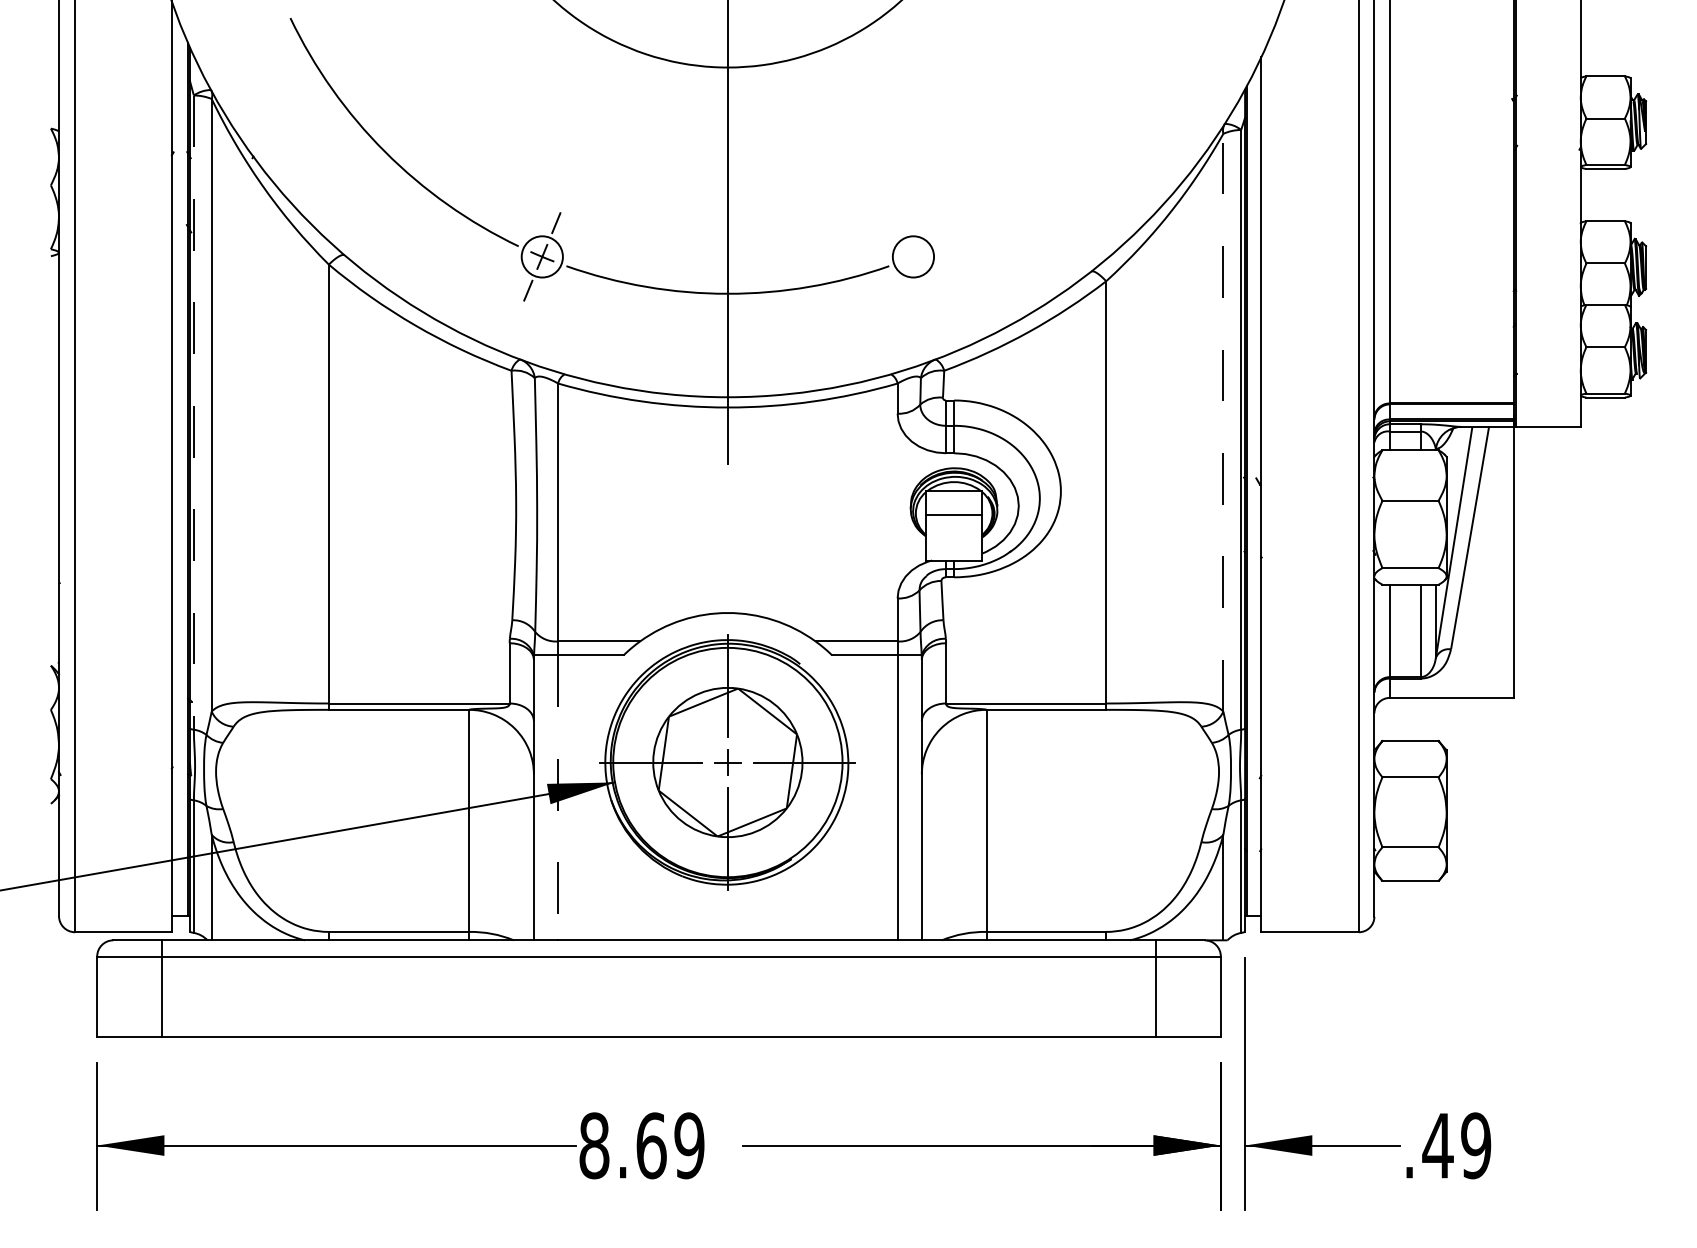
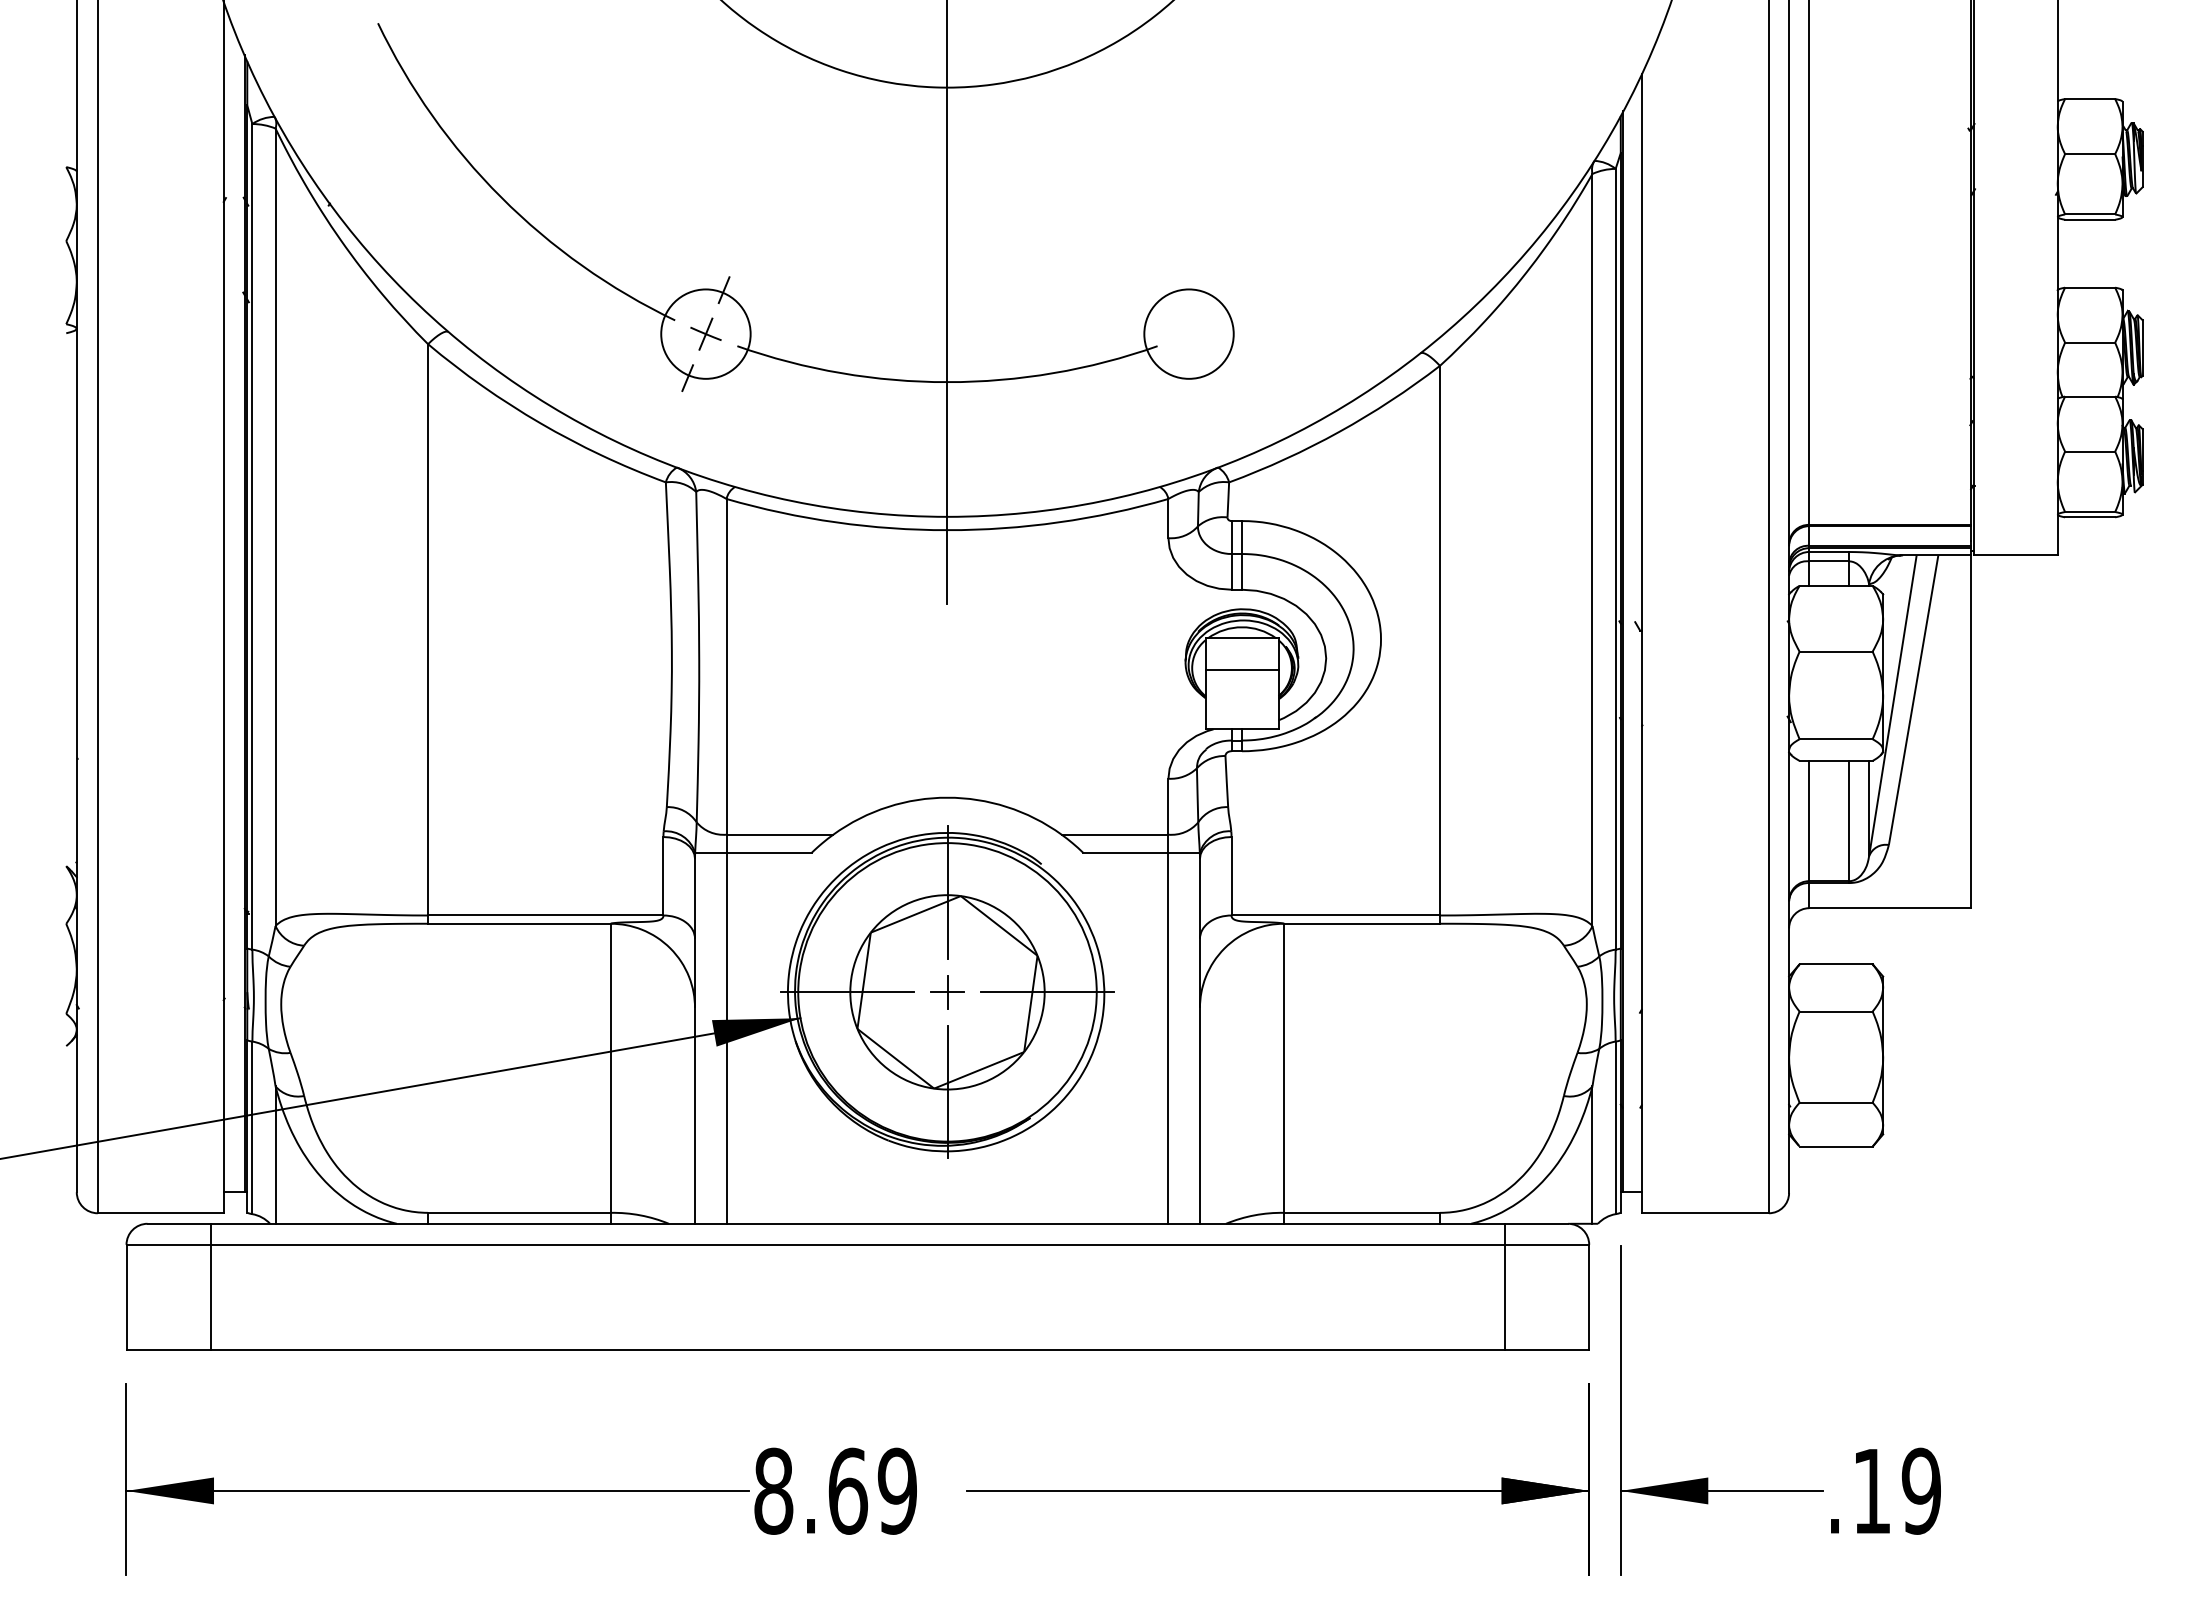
circle: (541, 256) -> (705, 333), size x1.67
circle: (913, 256) -> (1188, 333), size x1.67
line: (193, 412) -> (252, 536), dashed -> solid
line: (1223, 422) -> (1592, 549), dashed -> solid
line: (558, 797) -> (726, 1038), dashed -> solid
text: (1437, 1145) -> (1871, 1491), .49 -> .19

